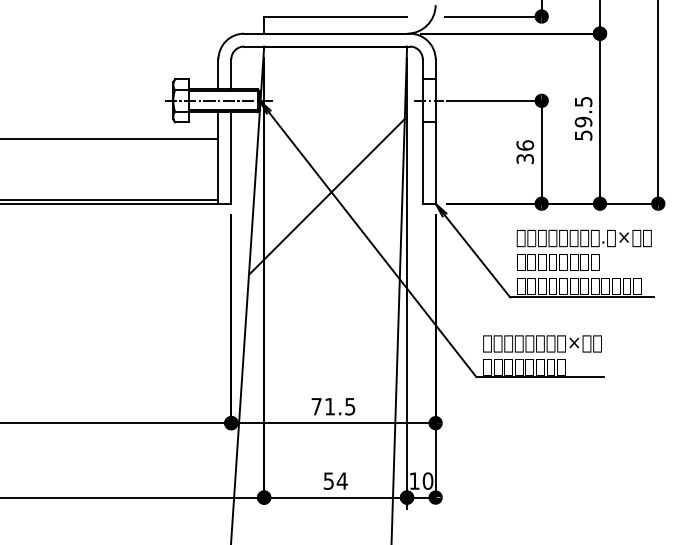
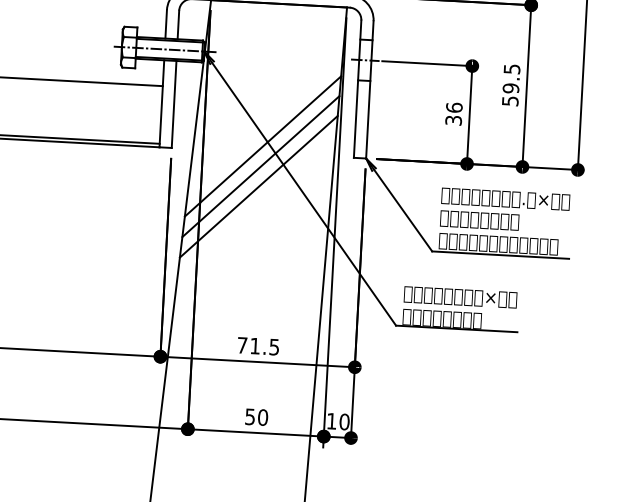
line: (325, 217) -> (260, 165), added
line: (324, 239) -> (258, 186), added
text: (341, 480) -> (262, 416), 54 -> 50

